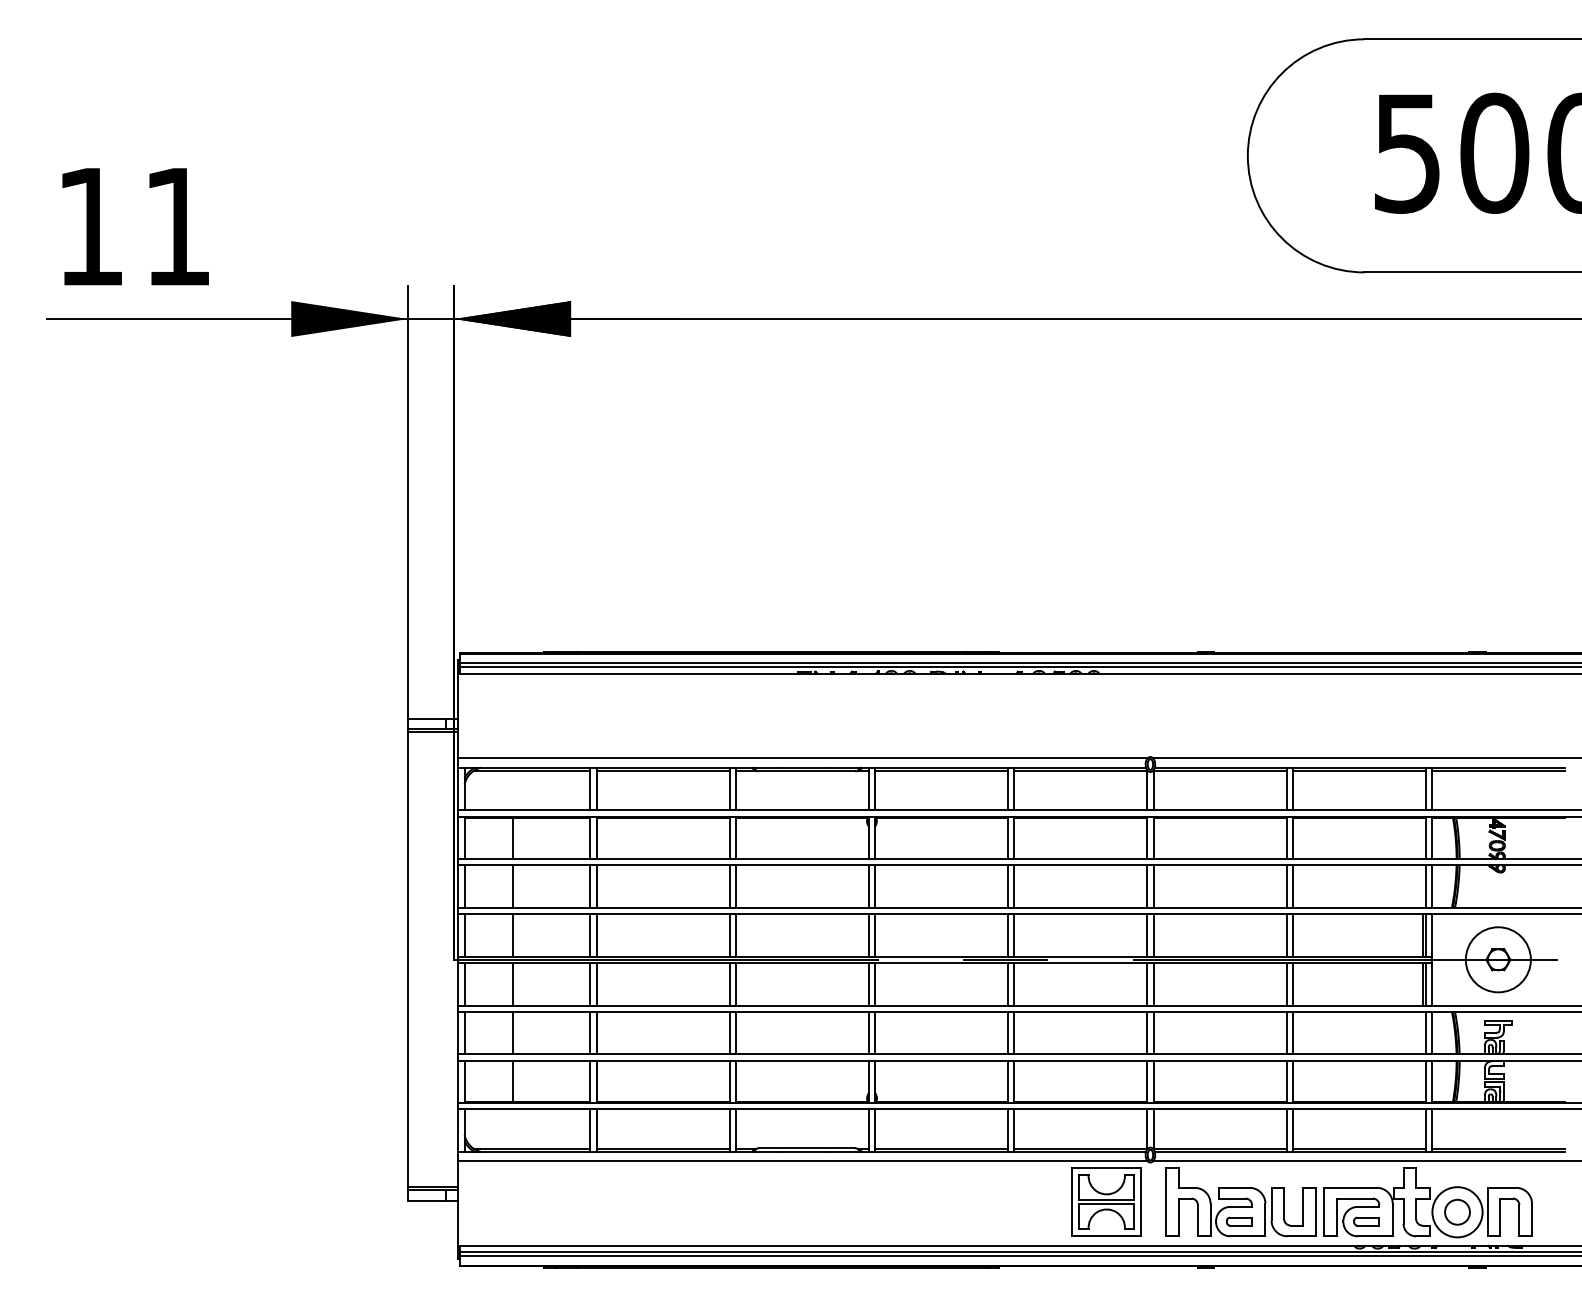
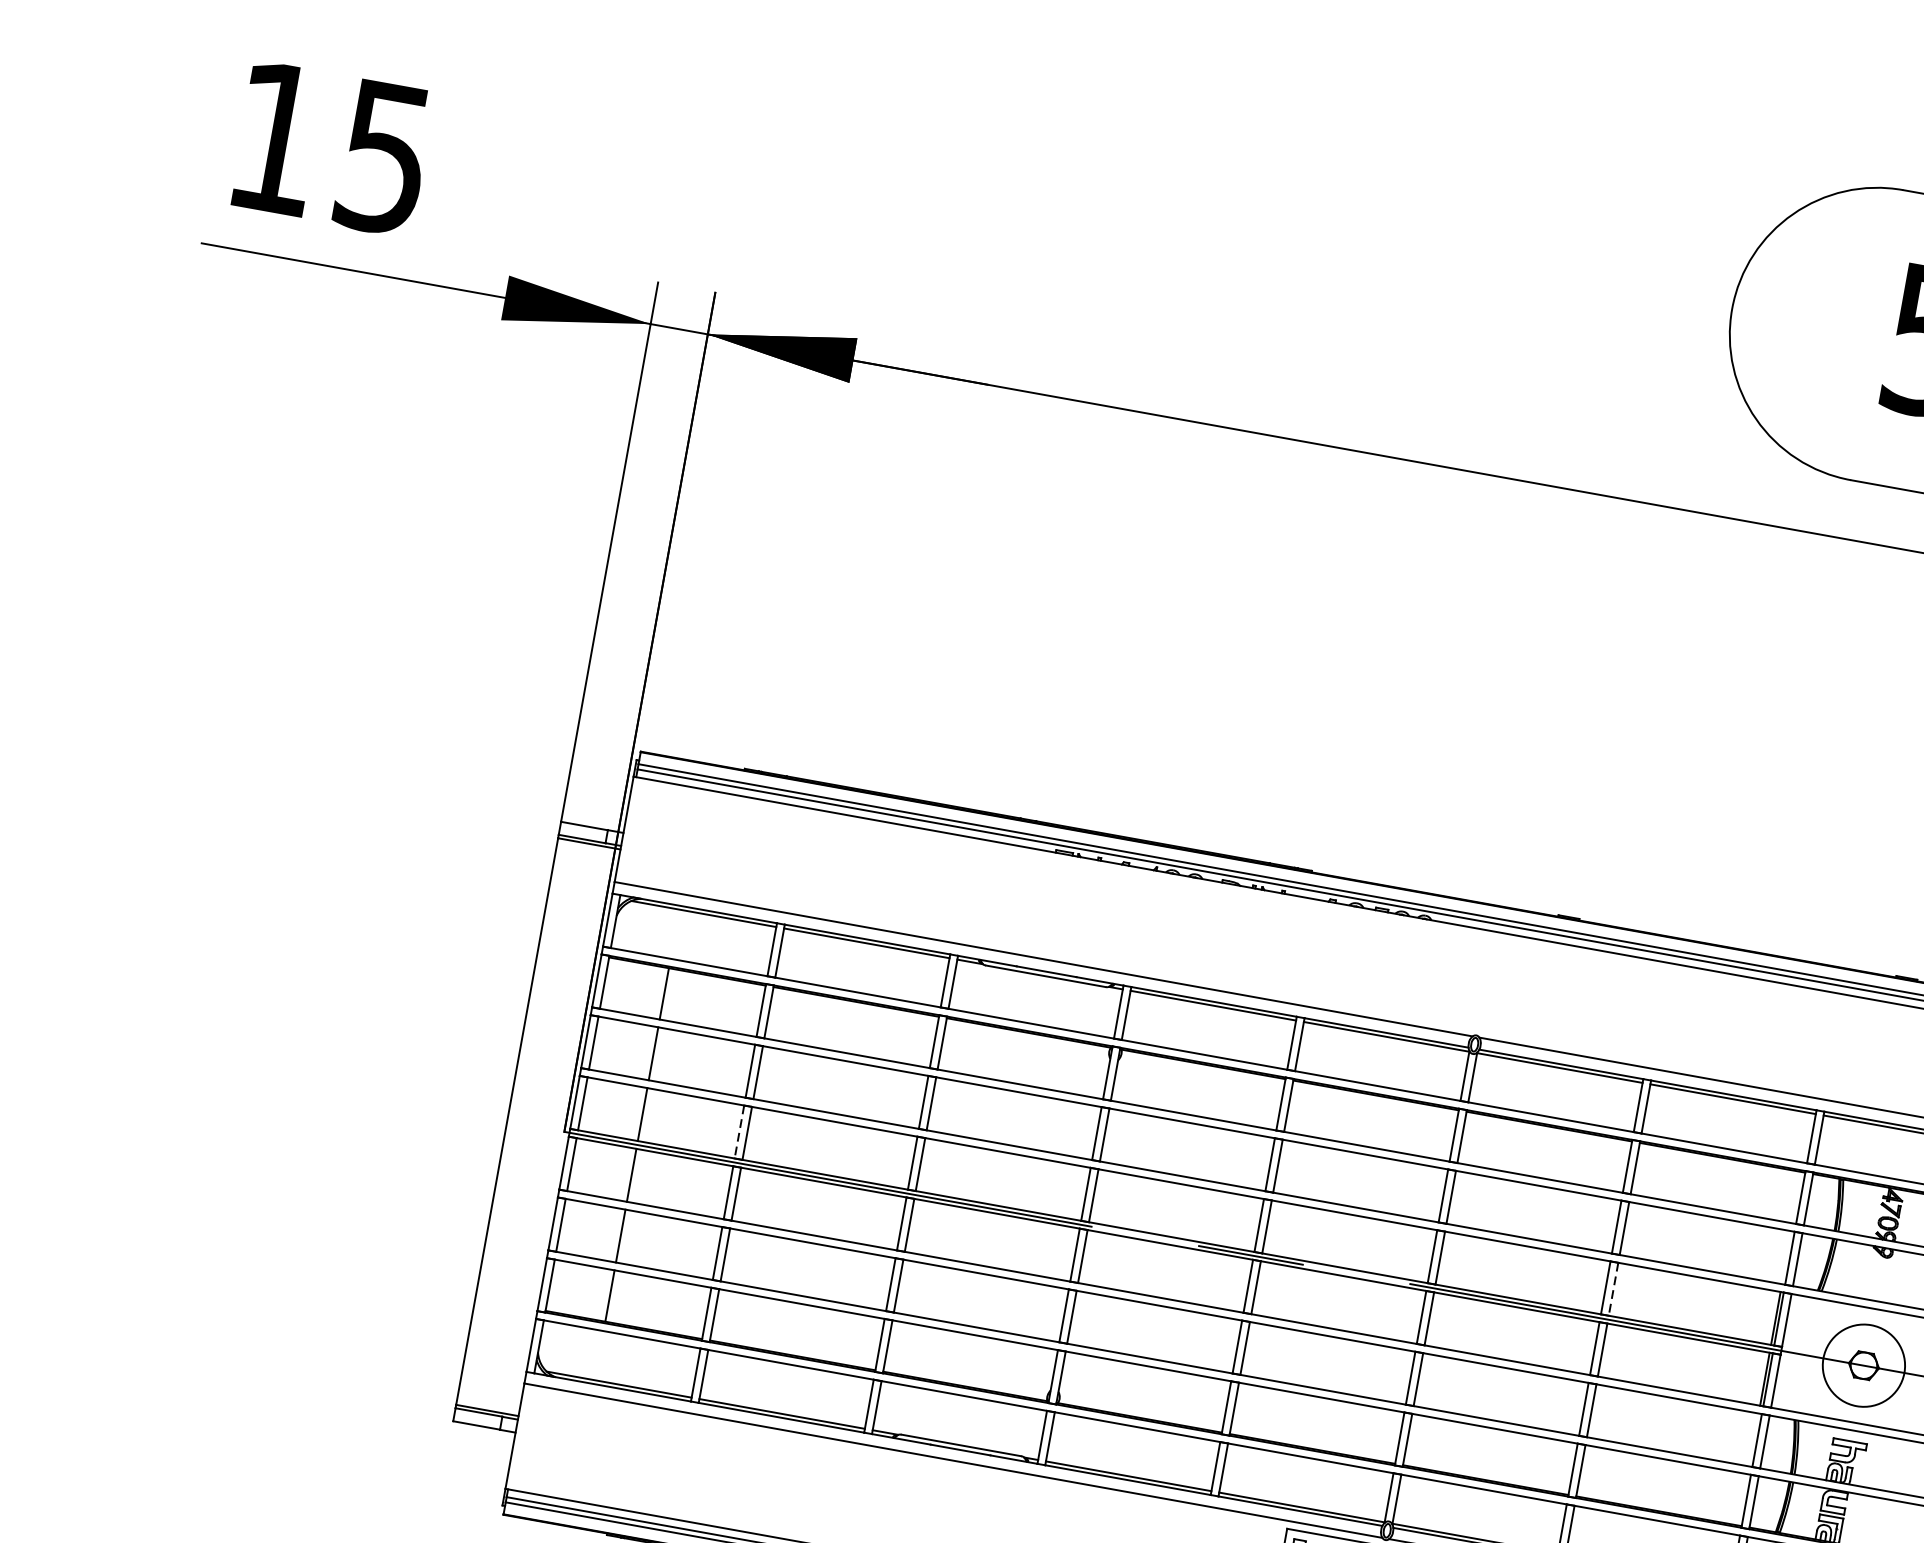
text: (177, 227) -> (384, 158), 11 -> 15
line: (590, 935) -> (739, 1132), solid -> dashed
line: (1292, 935) -> (1613, 1289), solid -> dashed

